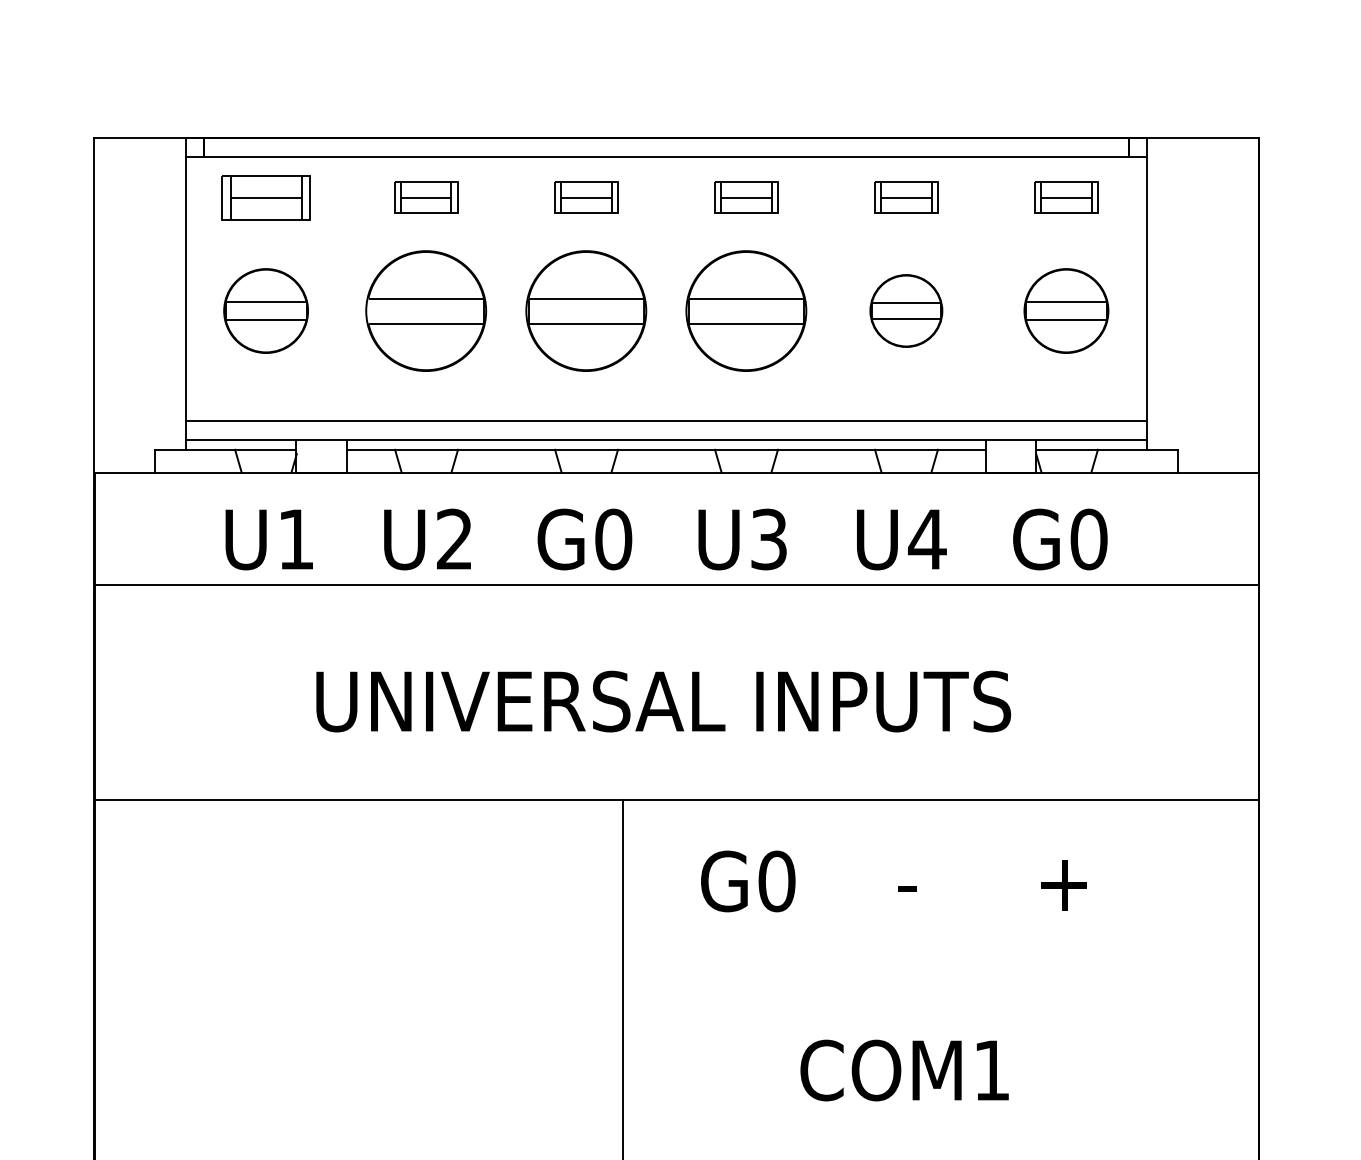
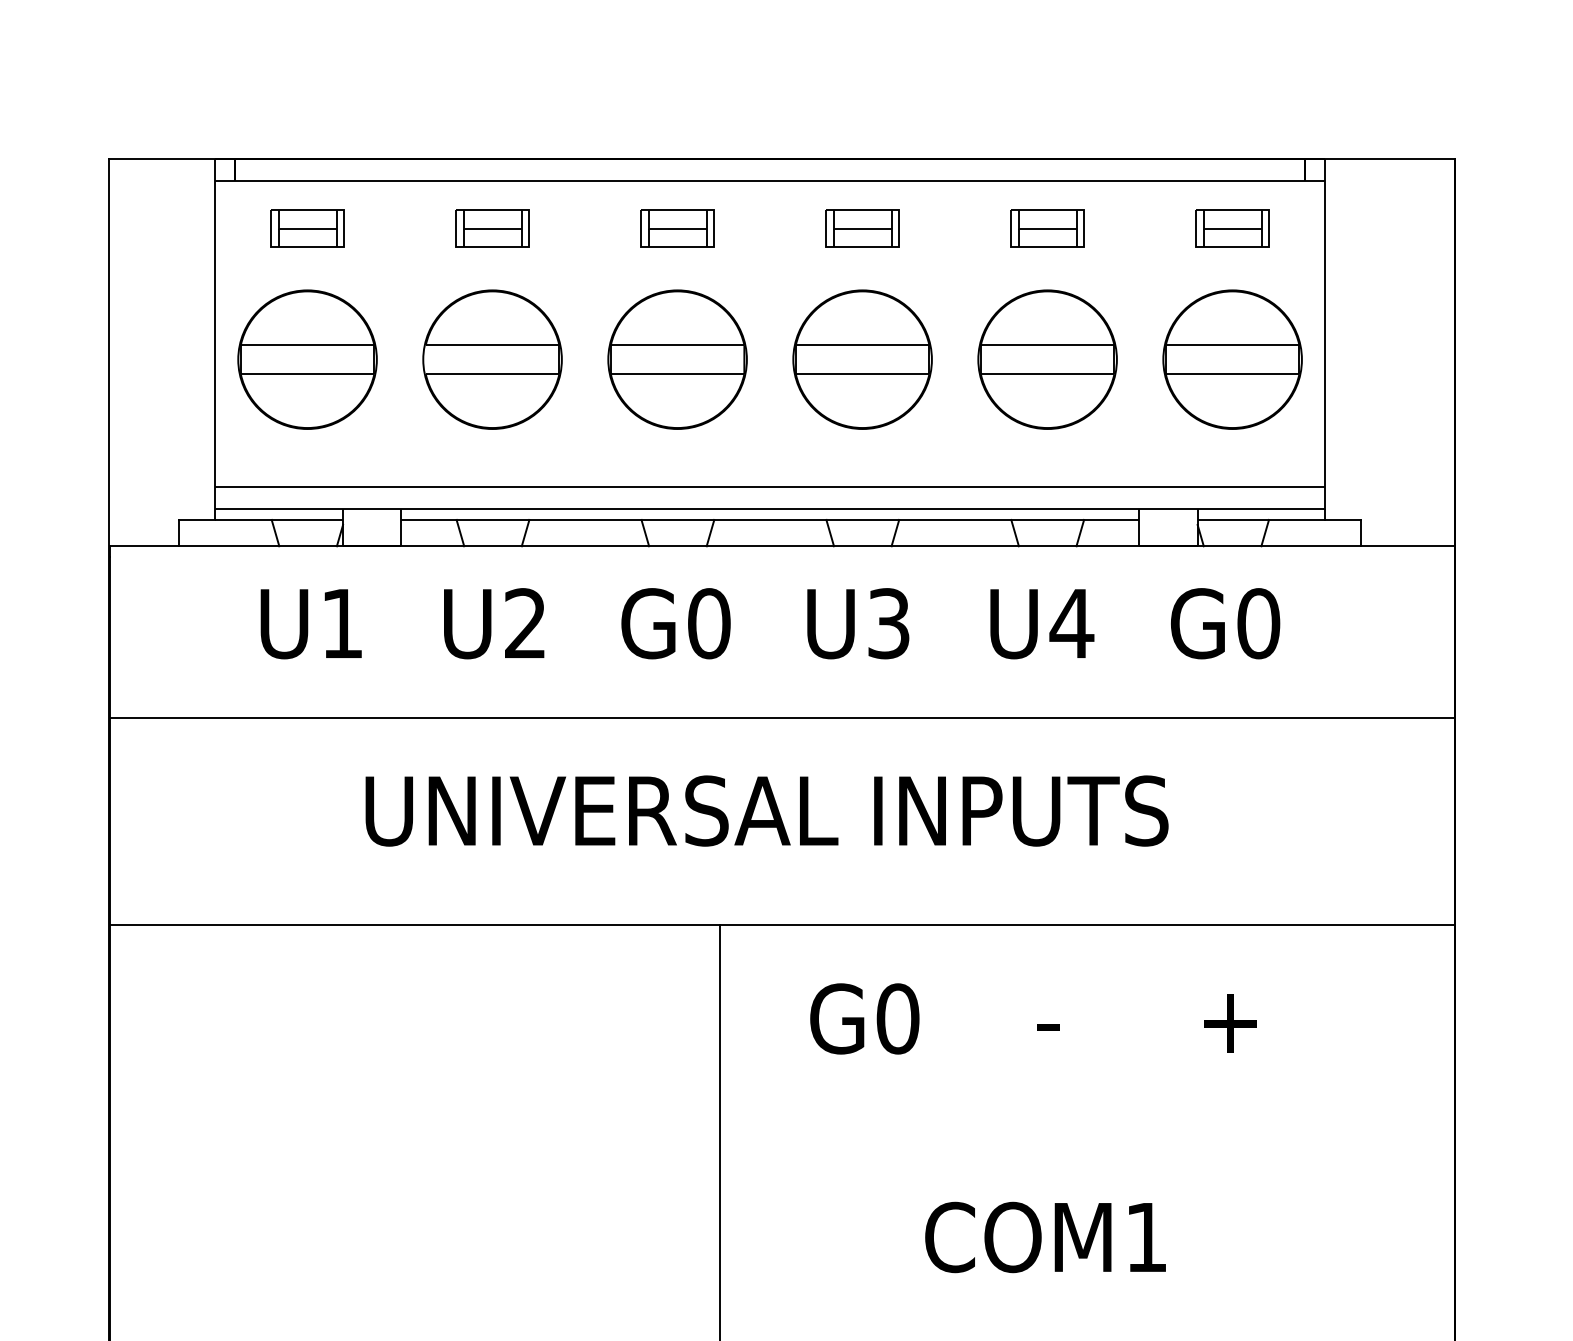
part: (266, 197) -> (307, 228), size x0.71
part: (266, 310) -> (307, 359), size x1.43
part: (906, 310) -> (1047, 359), size x1.67
part: (1066, 310) -> (1232, 359), size x1.43
line: (677, 585) -> (782, 718), moved

